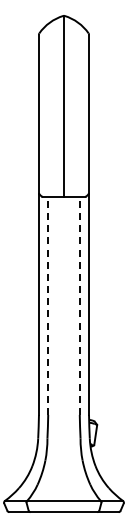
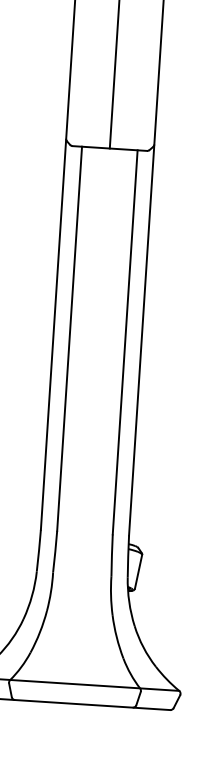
line: (48, 305) -> (70, 338), dashed -> solid
line: (79, 305) -> (124, 341), dashed -> solid

